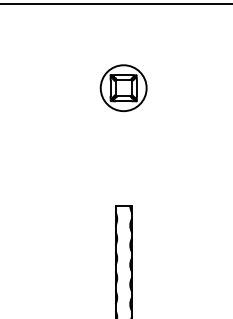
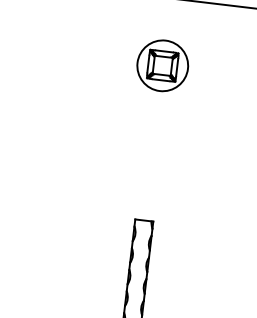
part: (123, 87) -> (162, 65), moved

